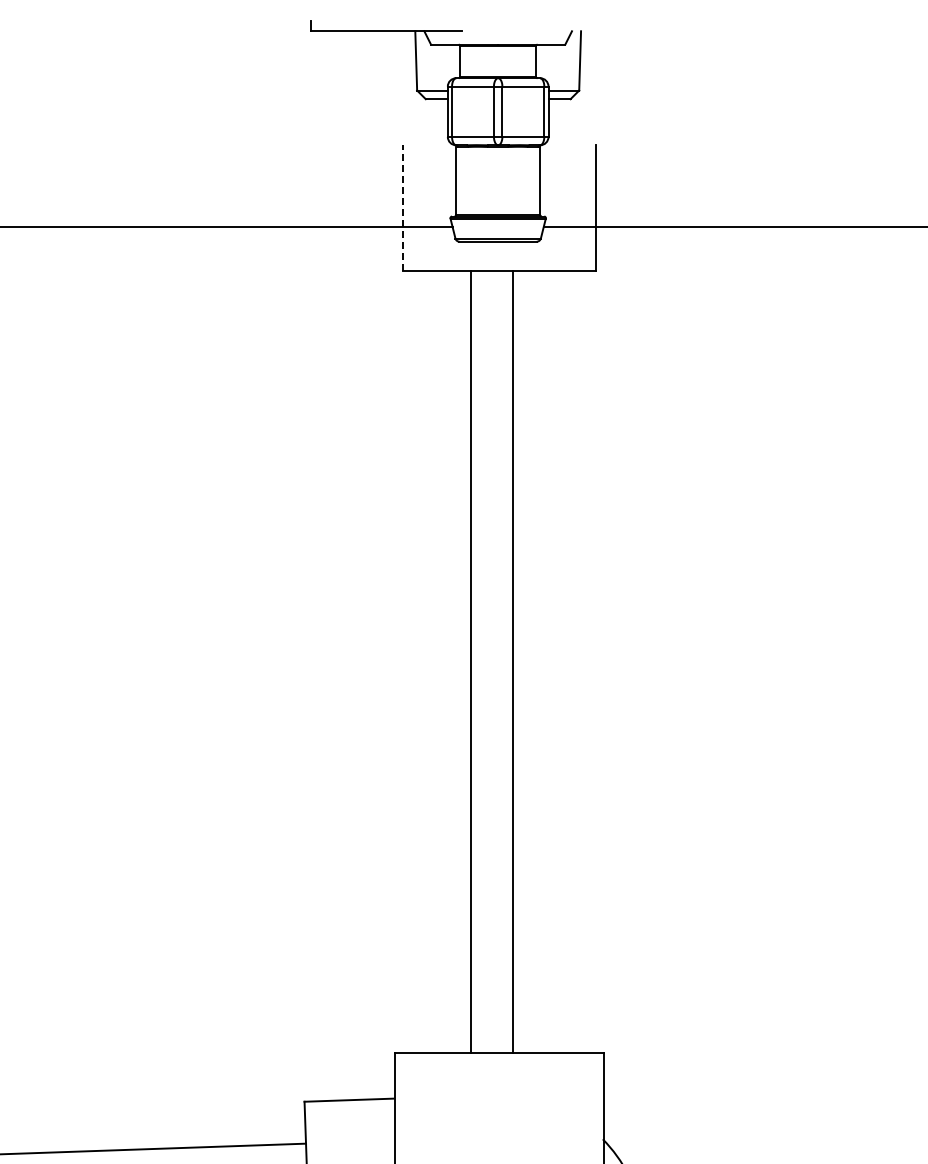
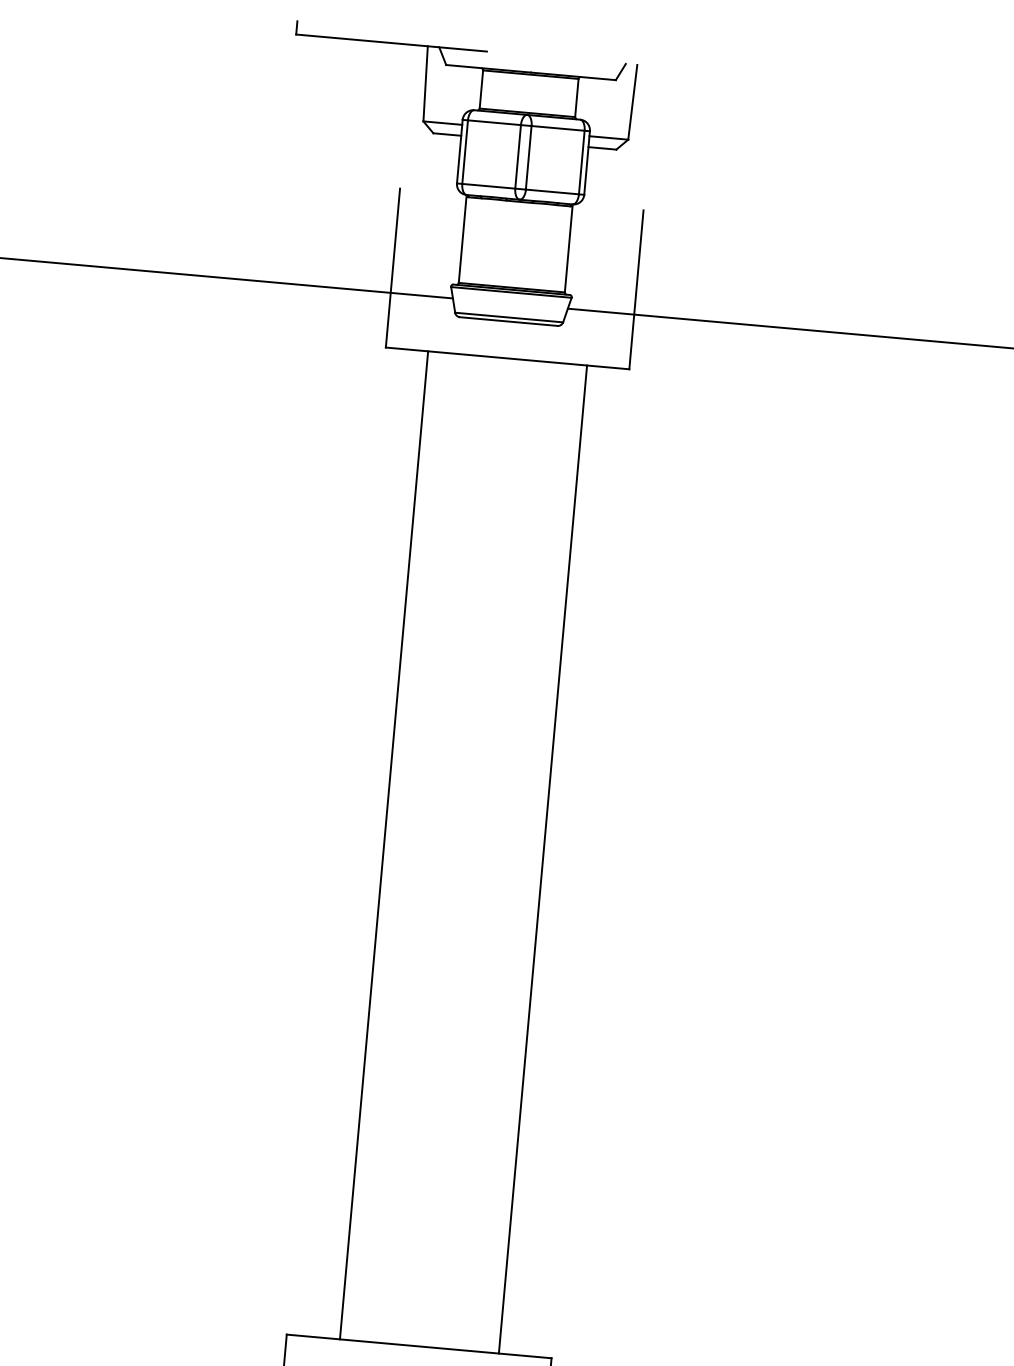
line: (403, 207) -> (393, 267), dashed -> solid
line: (470, 661) -> (383, 845), moved
line: (512, 661) -> (542, 859), moved

